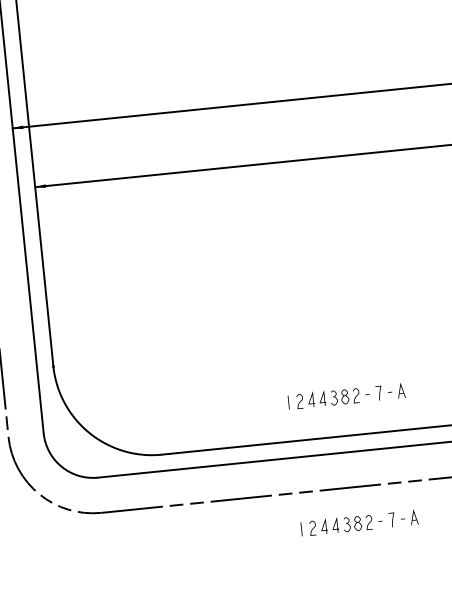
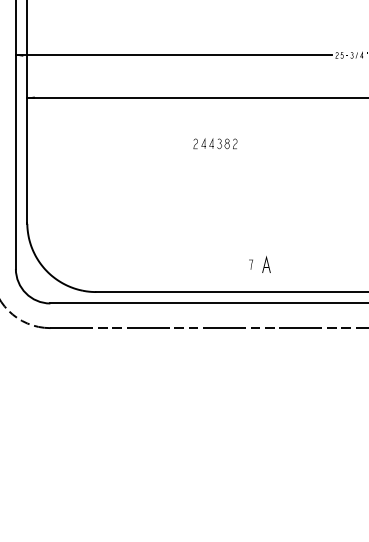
part: (401, 390) -> (266, 264), size x1.6
part: (328, 398) -> (215, 143), moved
part: (363, 522) -> (231, 353), removed

